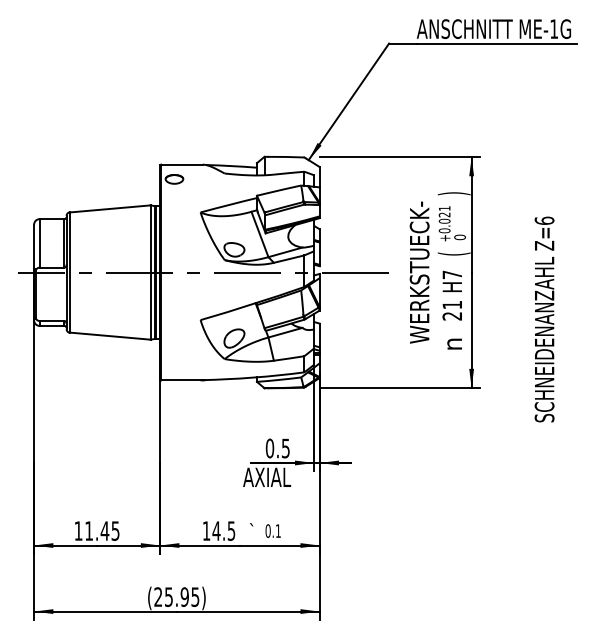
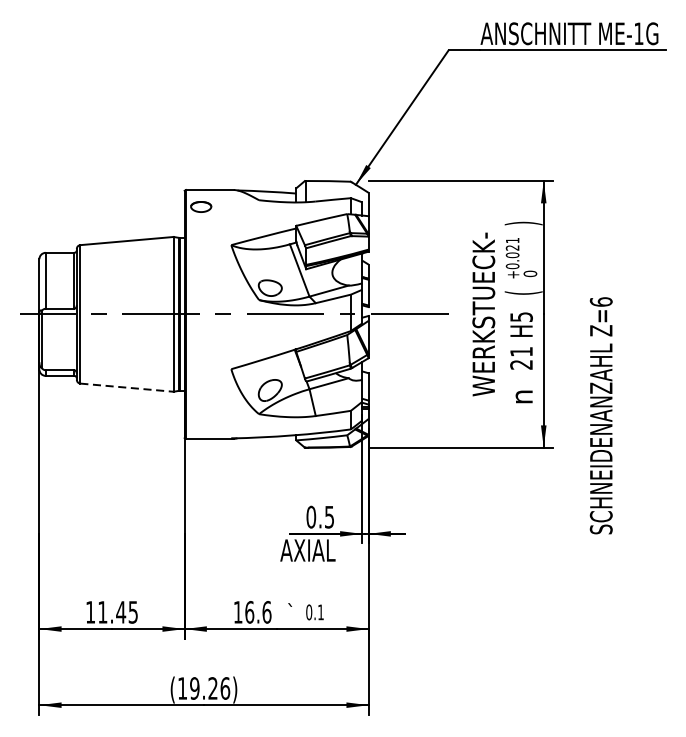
text: (452, 274) -> (521, 316), H7 -> H5
text: (544, 319) -> (601, 415), moved
line: (110, 336) -> (127, 388), solid -> dashed
text: (223, 530) -> (257, 611), 14.5 -> 16.6
text: (176, 597) -> (203, 688), (25.95) -> (19.26)

